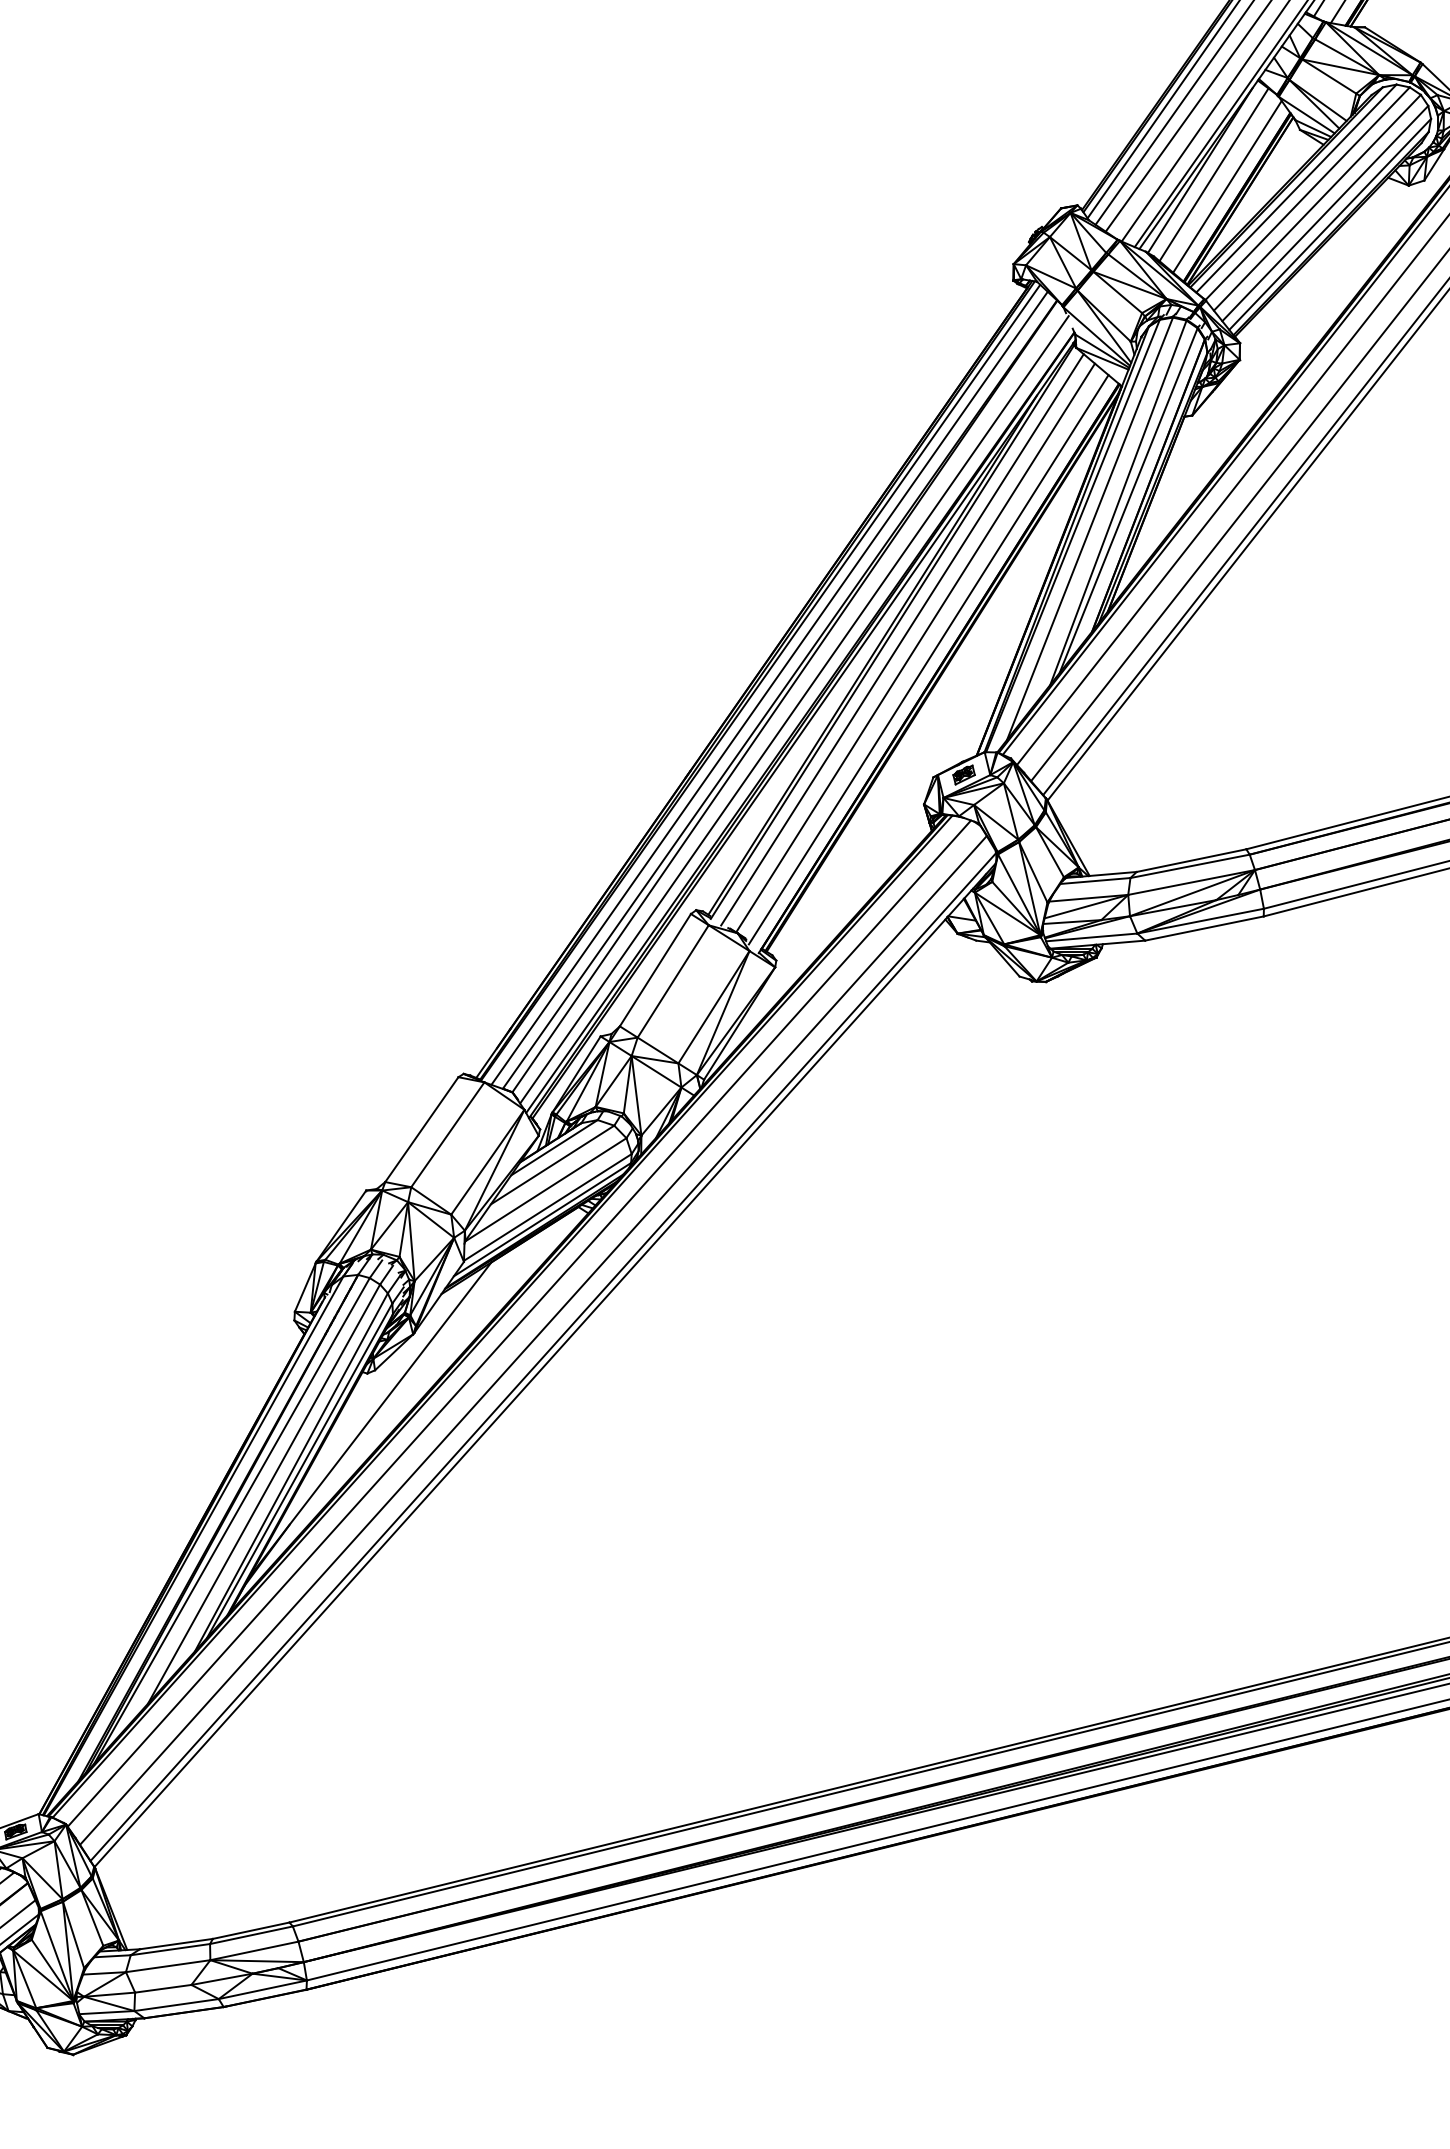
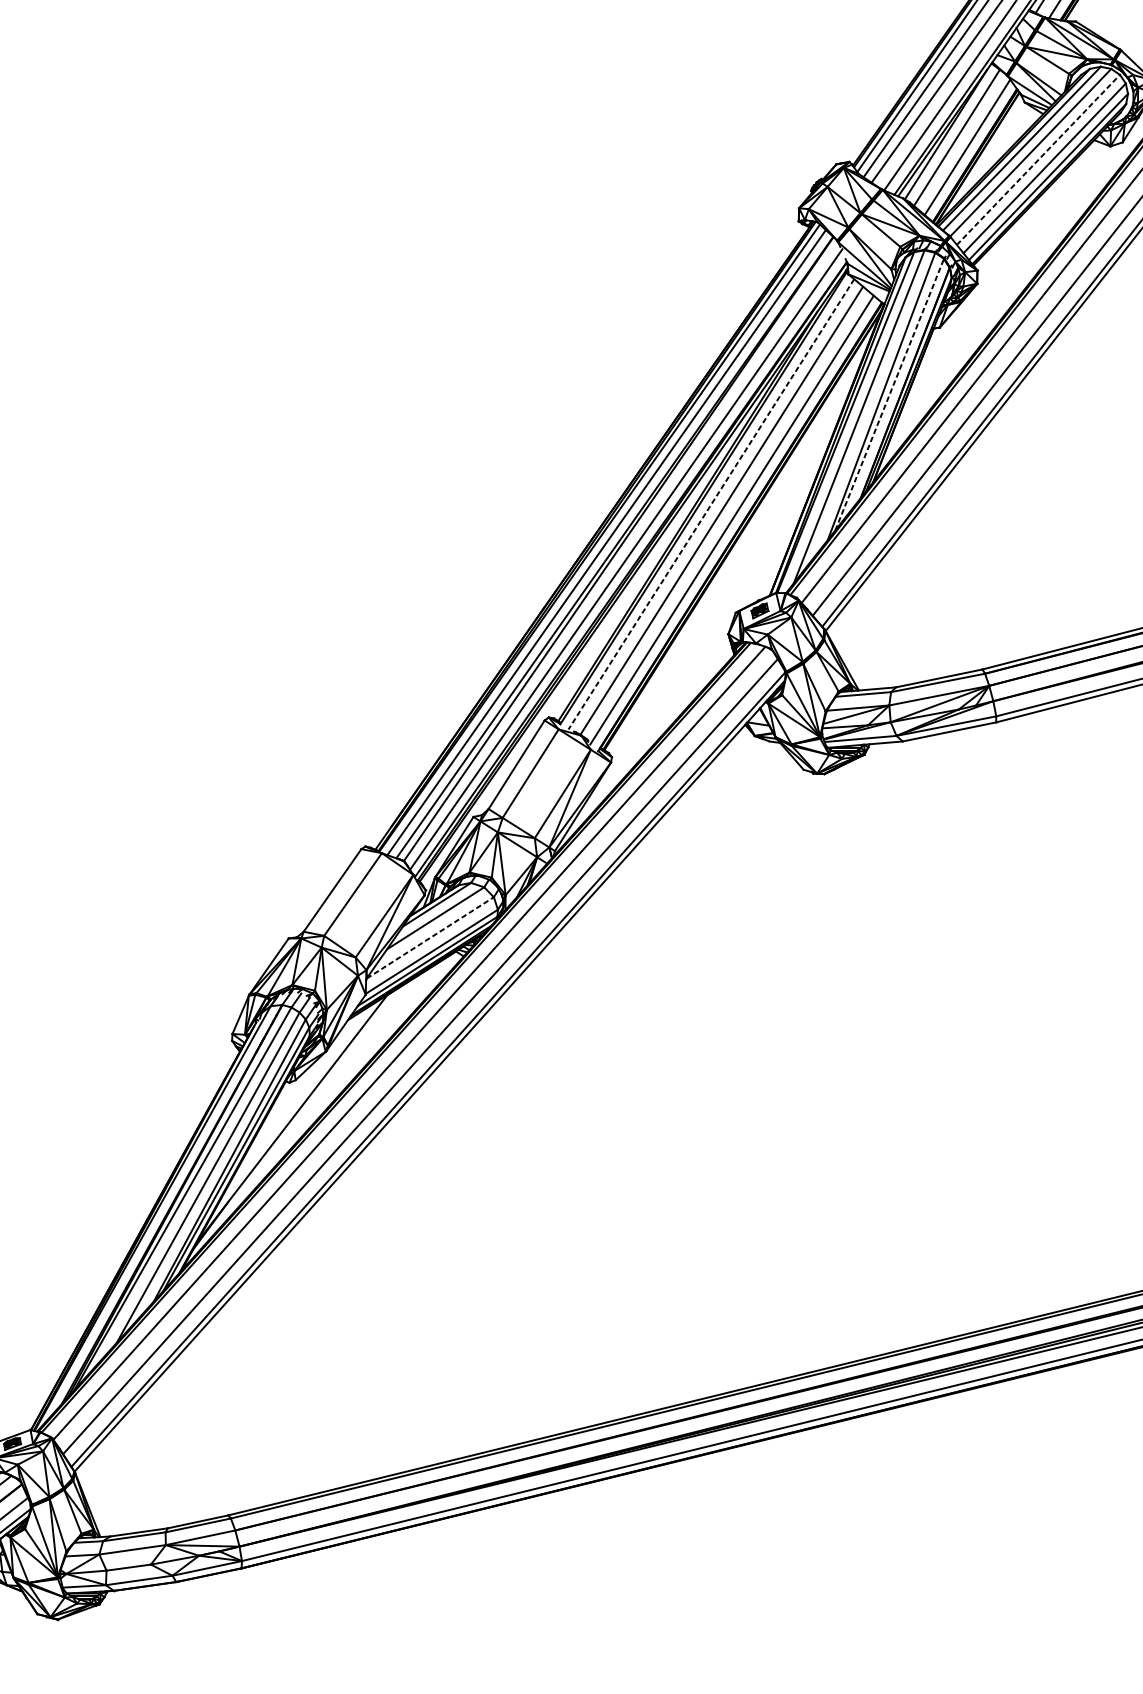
line: (1317, 202) -> (1038, 159), solid -> dashed
line: (1128, 500) -> (889, 394), solid -> dashed
line: (902, 640) -> (711, 504), solid -> dashed
line: (545, 1189) -> (430, 937), solid -> dashed

